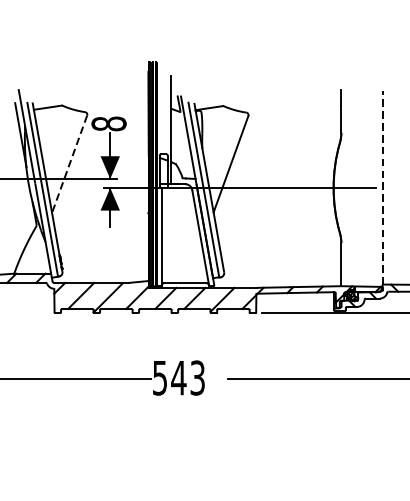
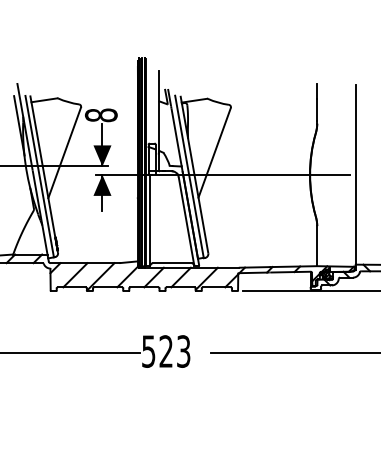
line: (69, 164) -> (64, 153), dashed -> solid
line: (382, 187) -> (355, 174), dashed -> solid
text: (179, 378) -> (166, 351), 543 -> 523

